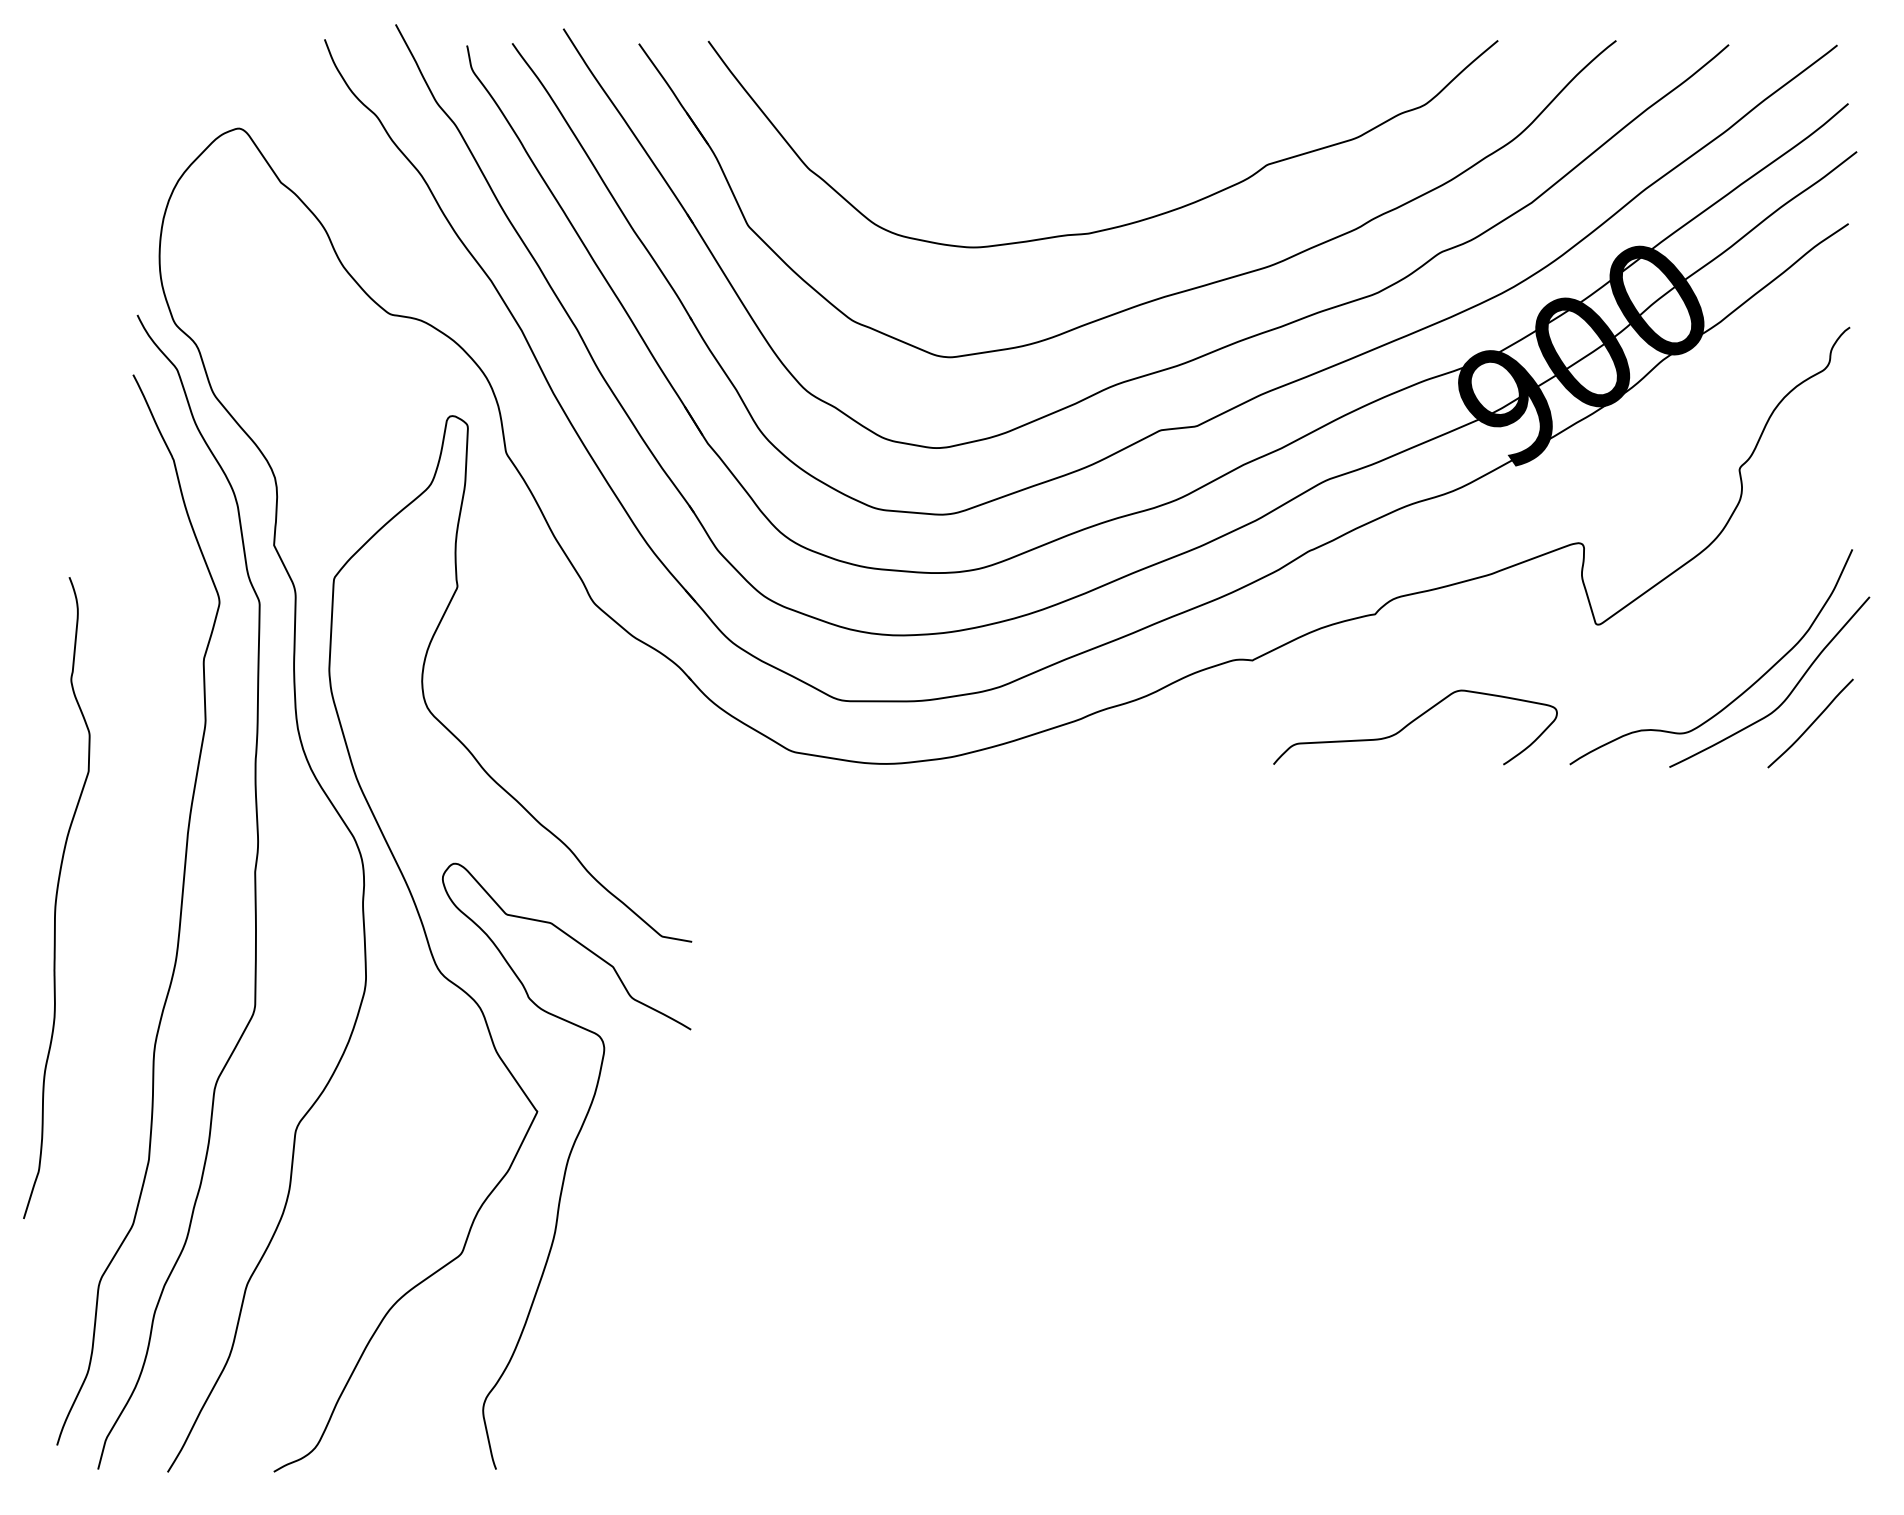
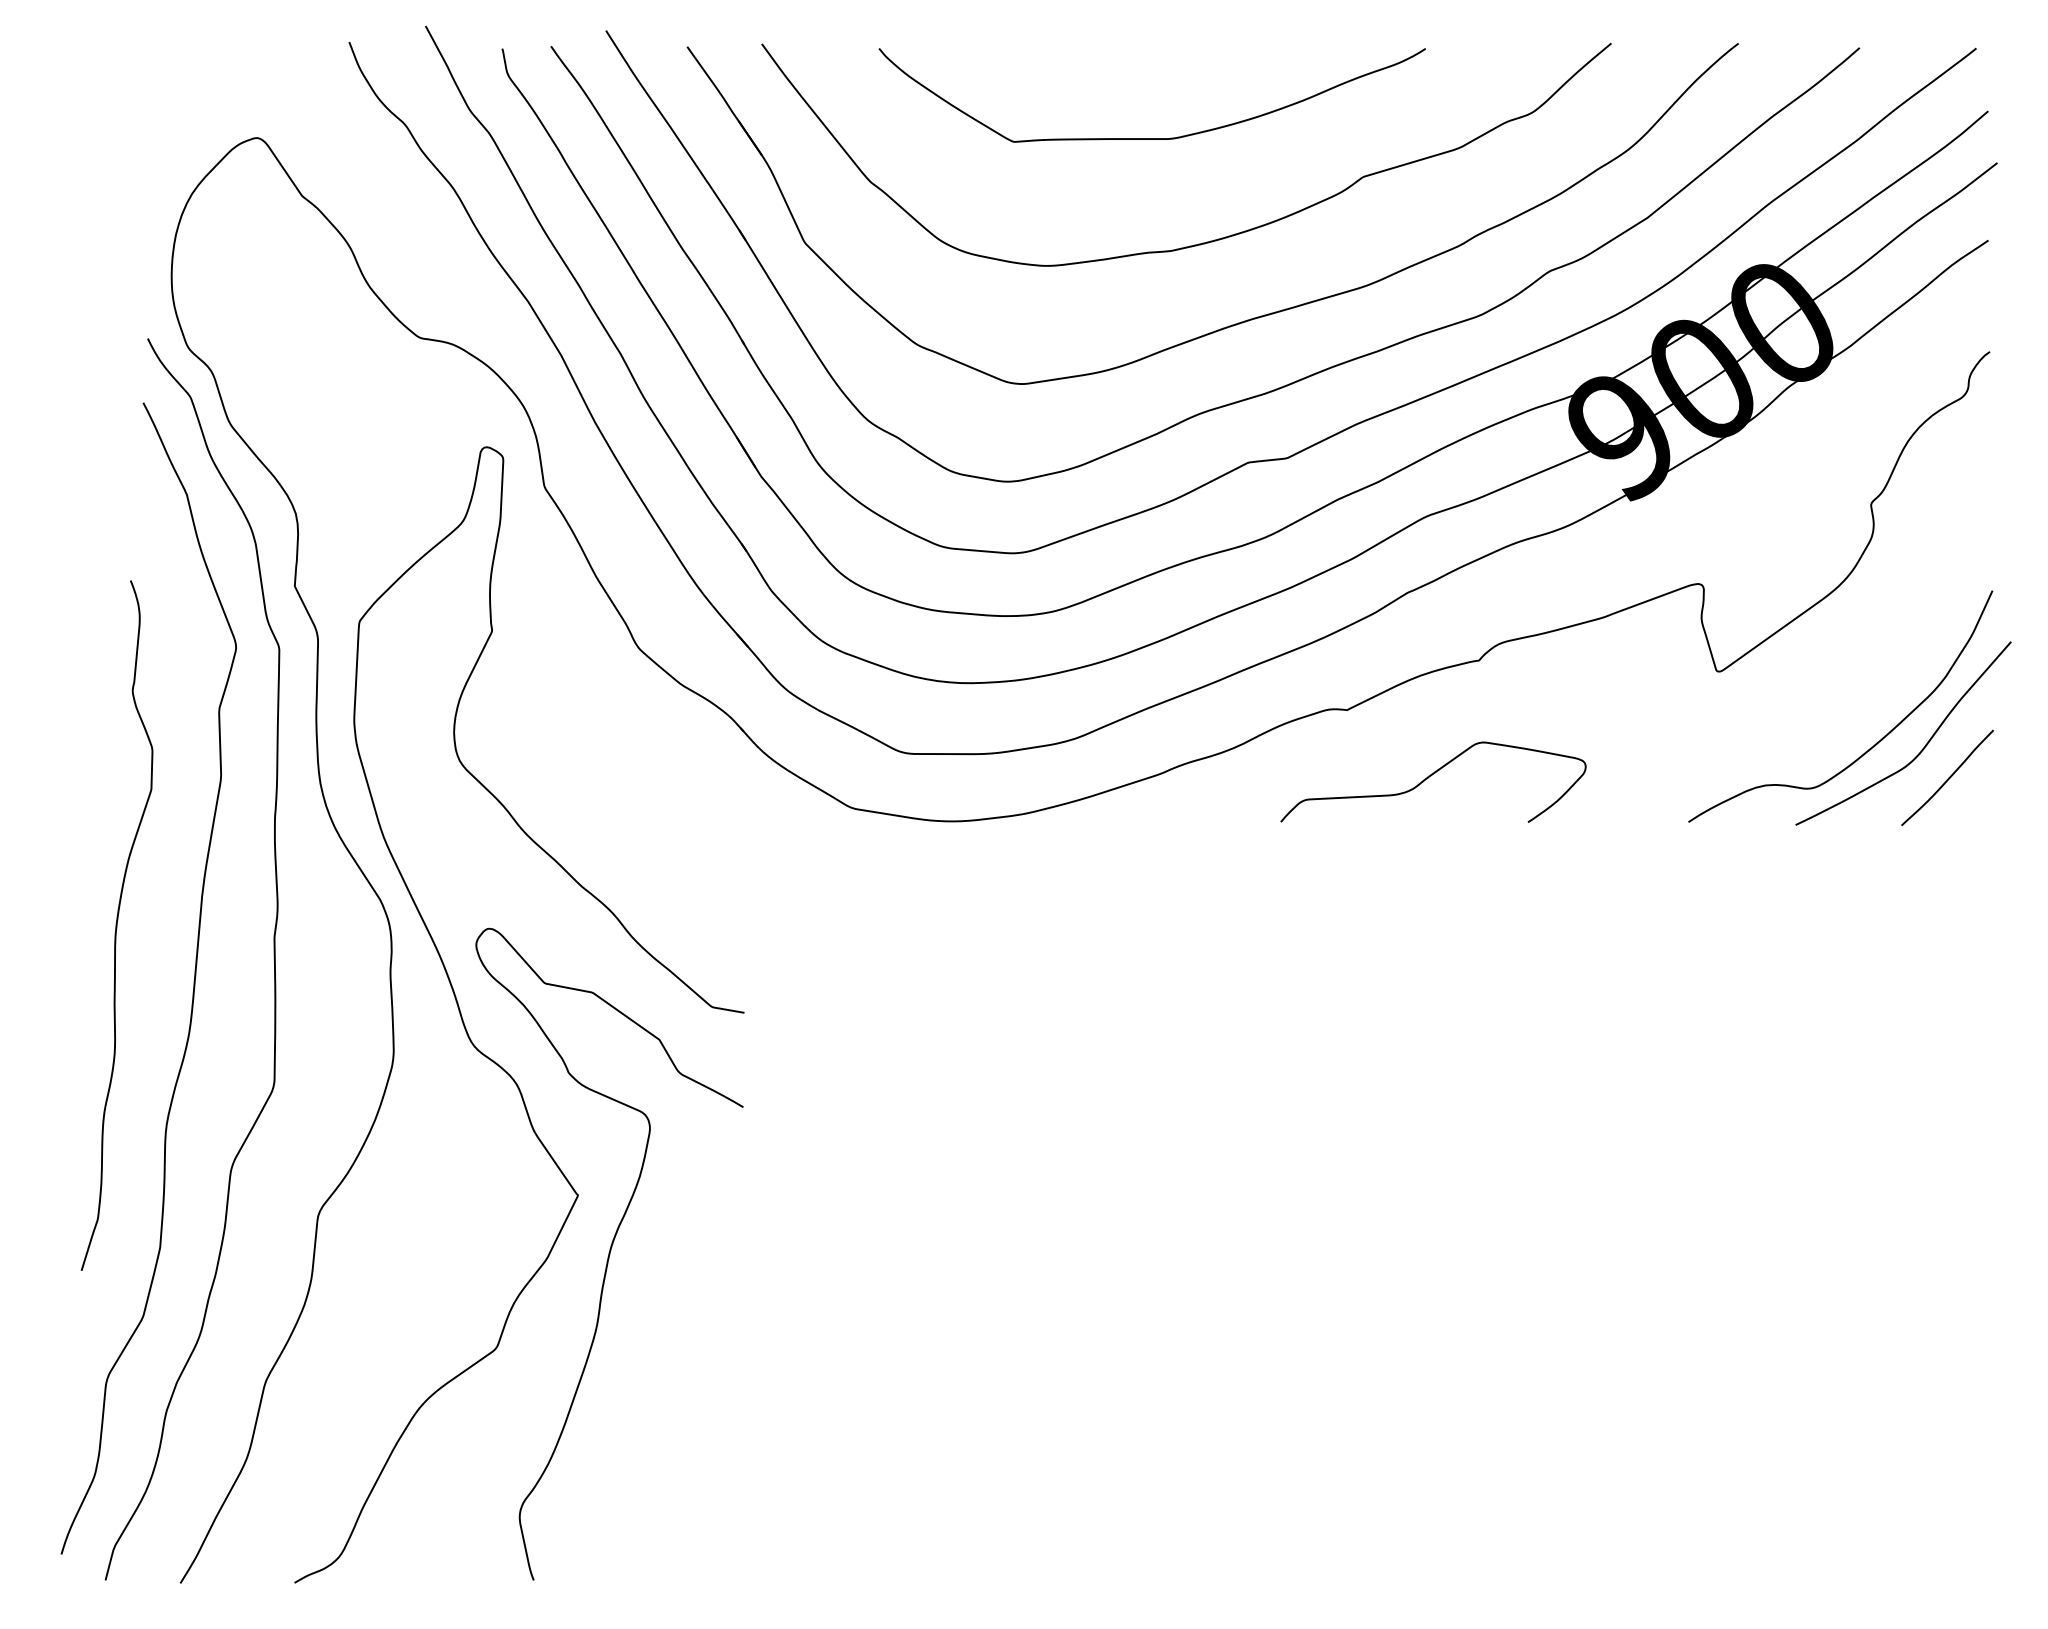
curve: (1070, 129) -> (1151, 138), added
curve: (1413, 722) -> (1431, 776), moved
curve: (56, 897) -> (116, 925), moved

